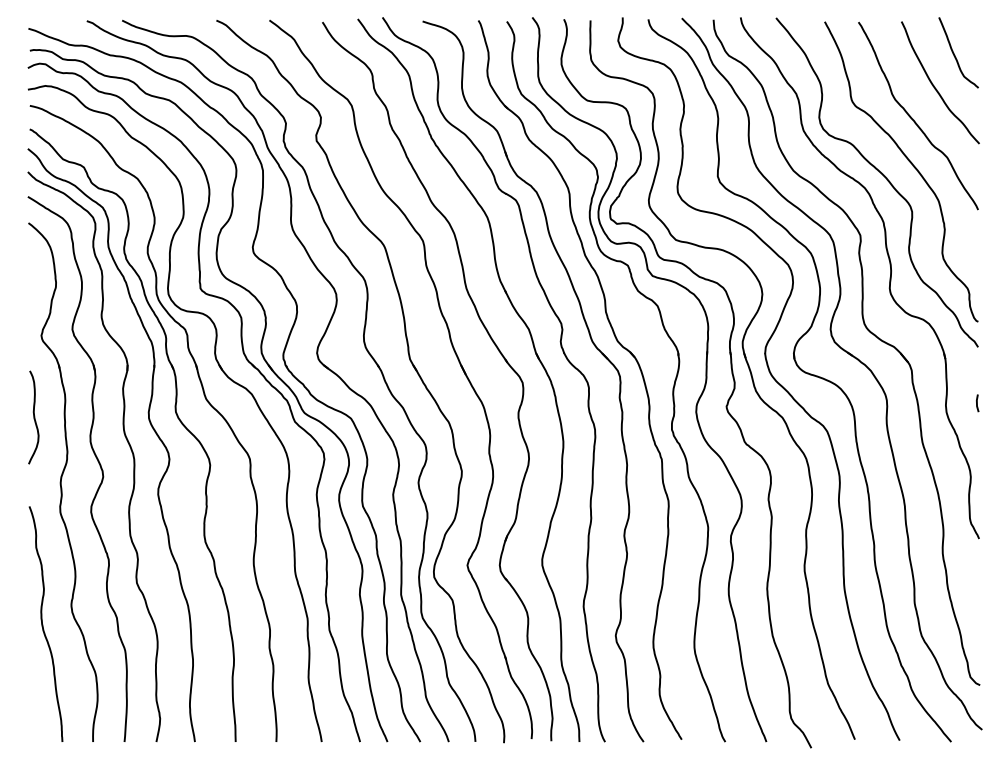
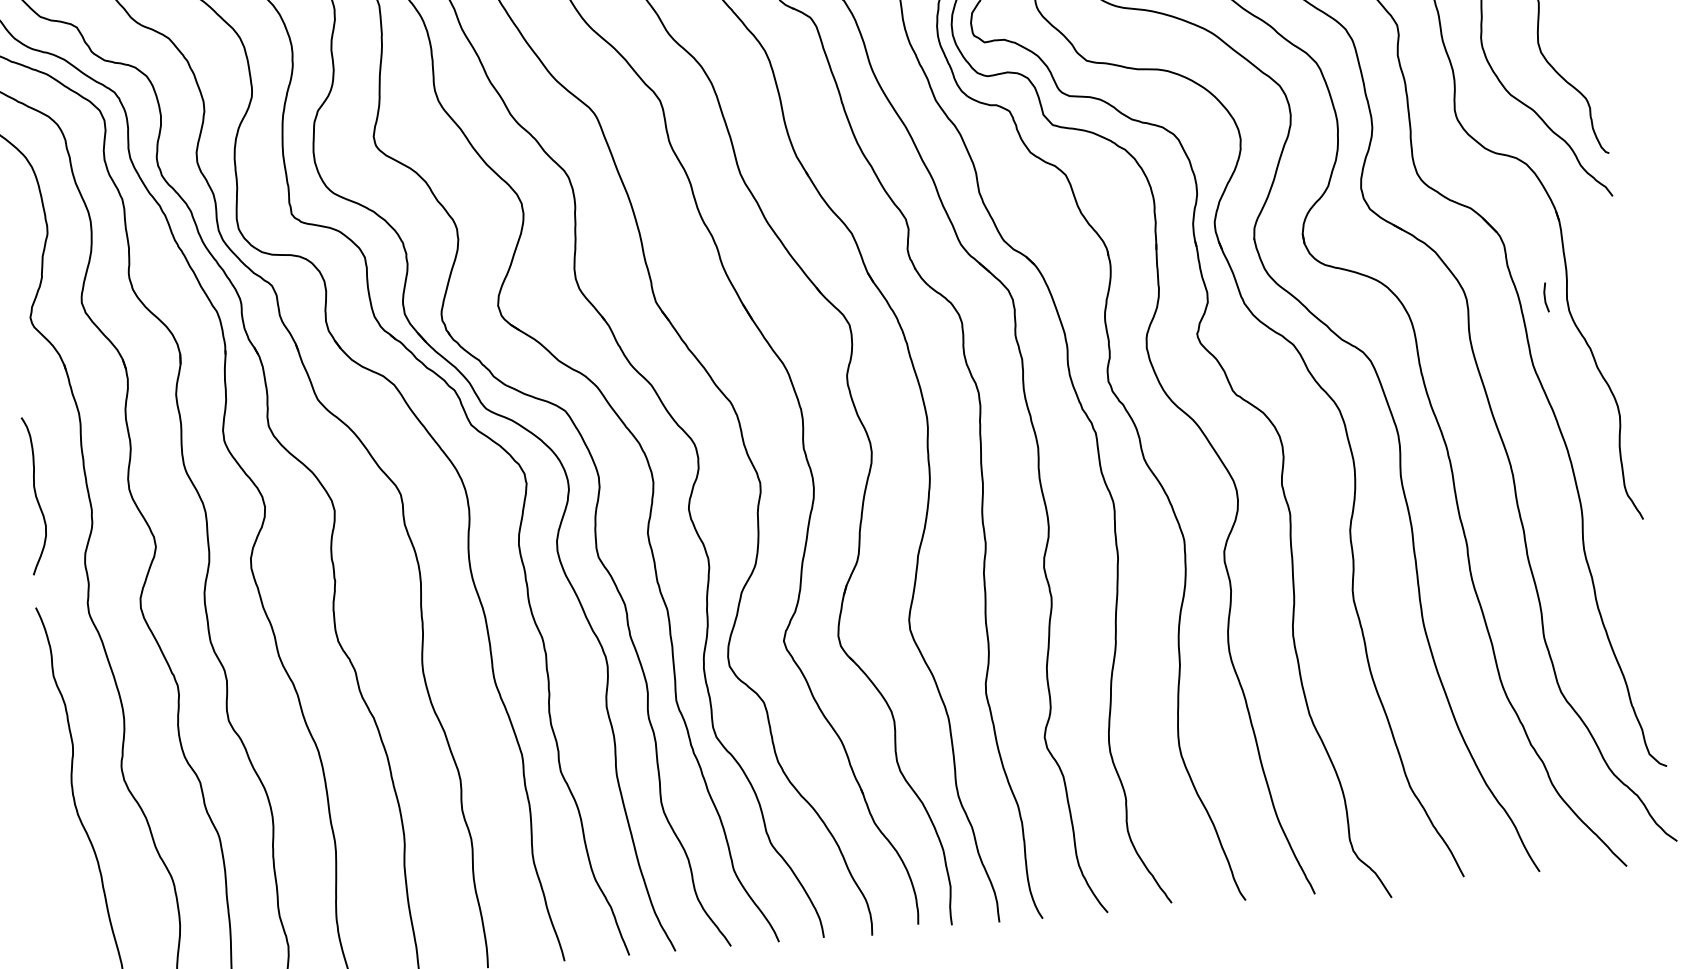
line: (977, 403) -> (1545, 297), moved
curve: (33, 417) -> (34, 495), moved

